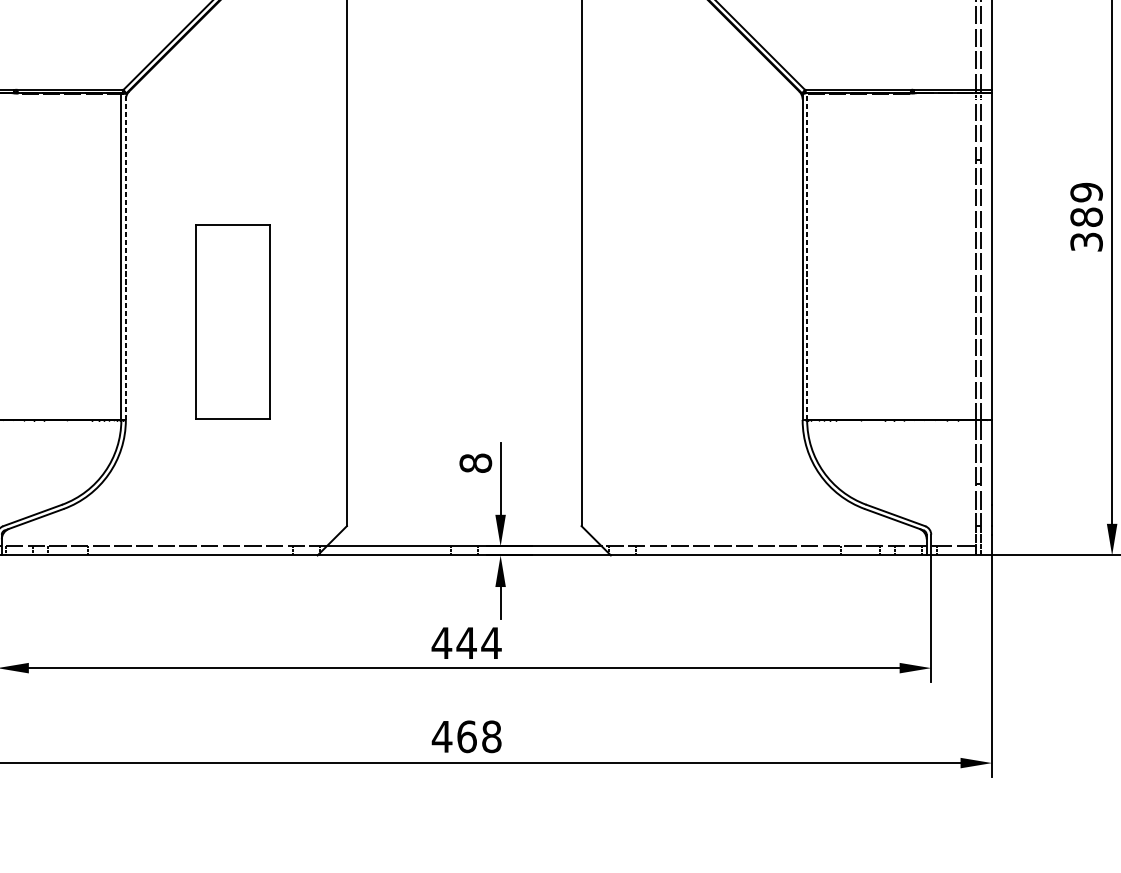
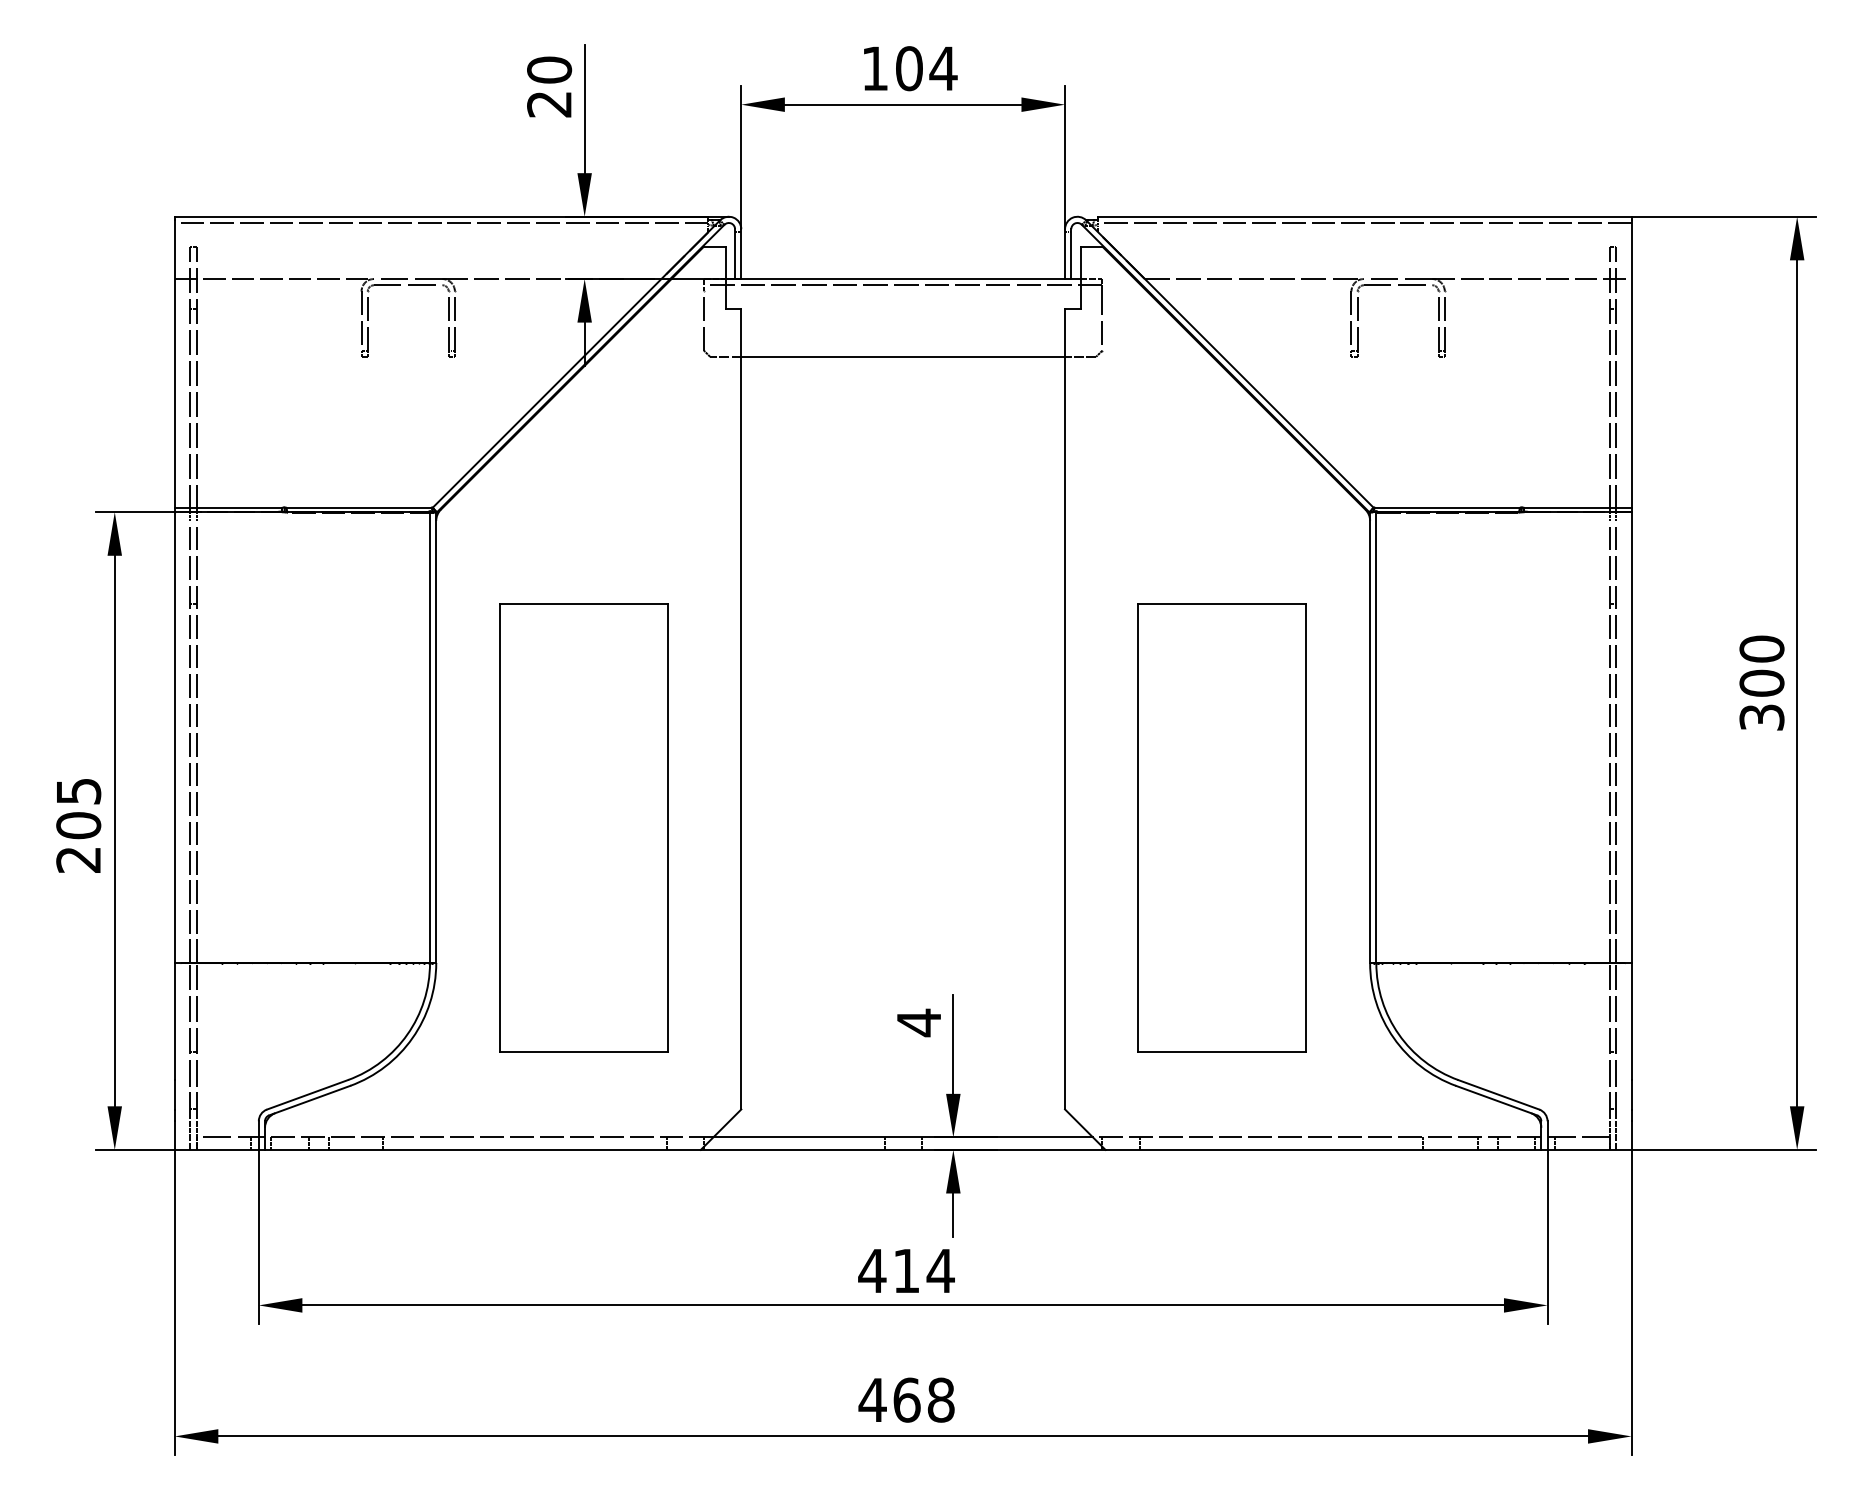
text: (1086, 204) -> (1761, 665), 389 -> 300
line: (126, 256) -> (436, 737), dashed -> solid
line: (807, 256) -> (1376, 737), dashed -> solid
part: (232, 321) -> (583, 827), size x1.67
part: (694, 321) -> (1221, 827), added
text: (475, 463) -> (918, 1022), 8 -> 4
text: (466, 642) -> (906, 1270), 444 -> 414

